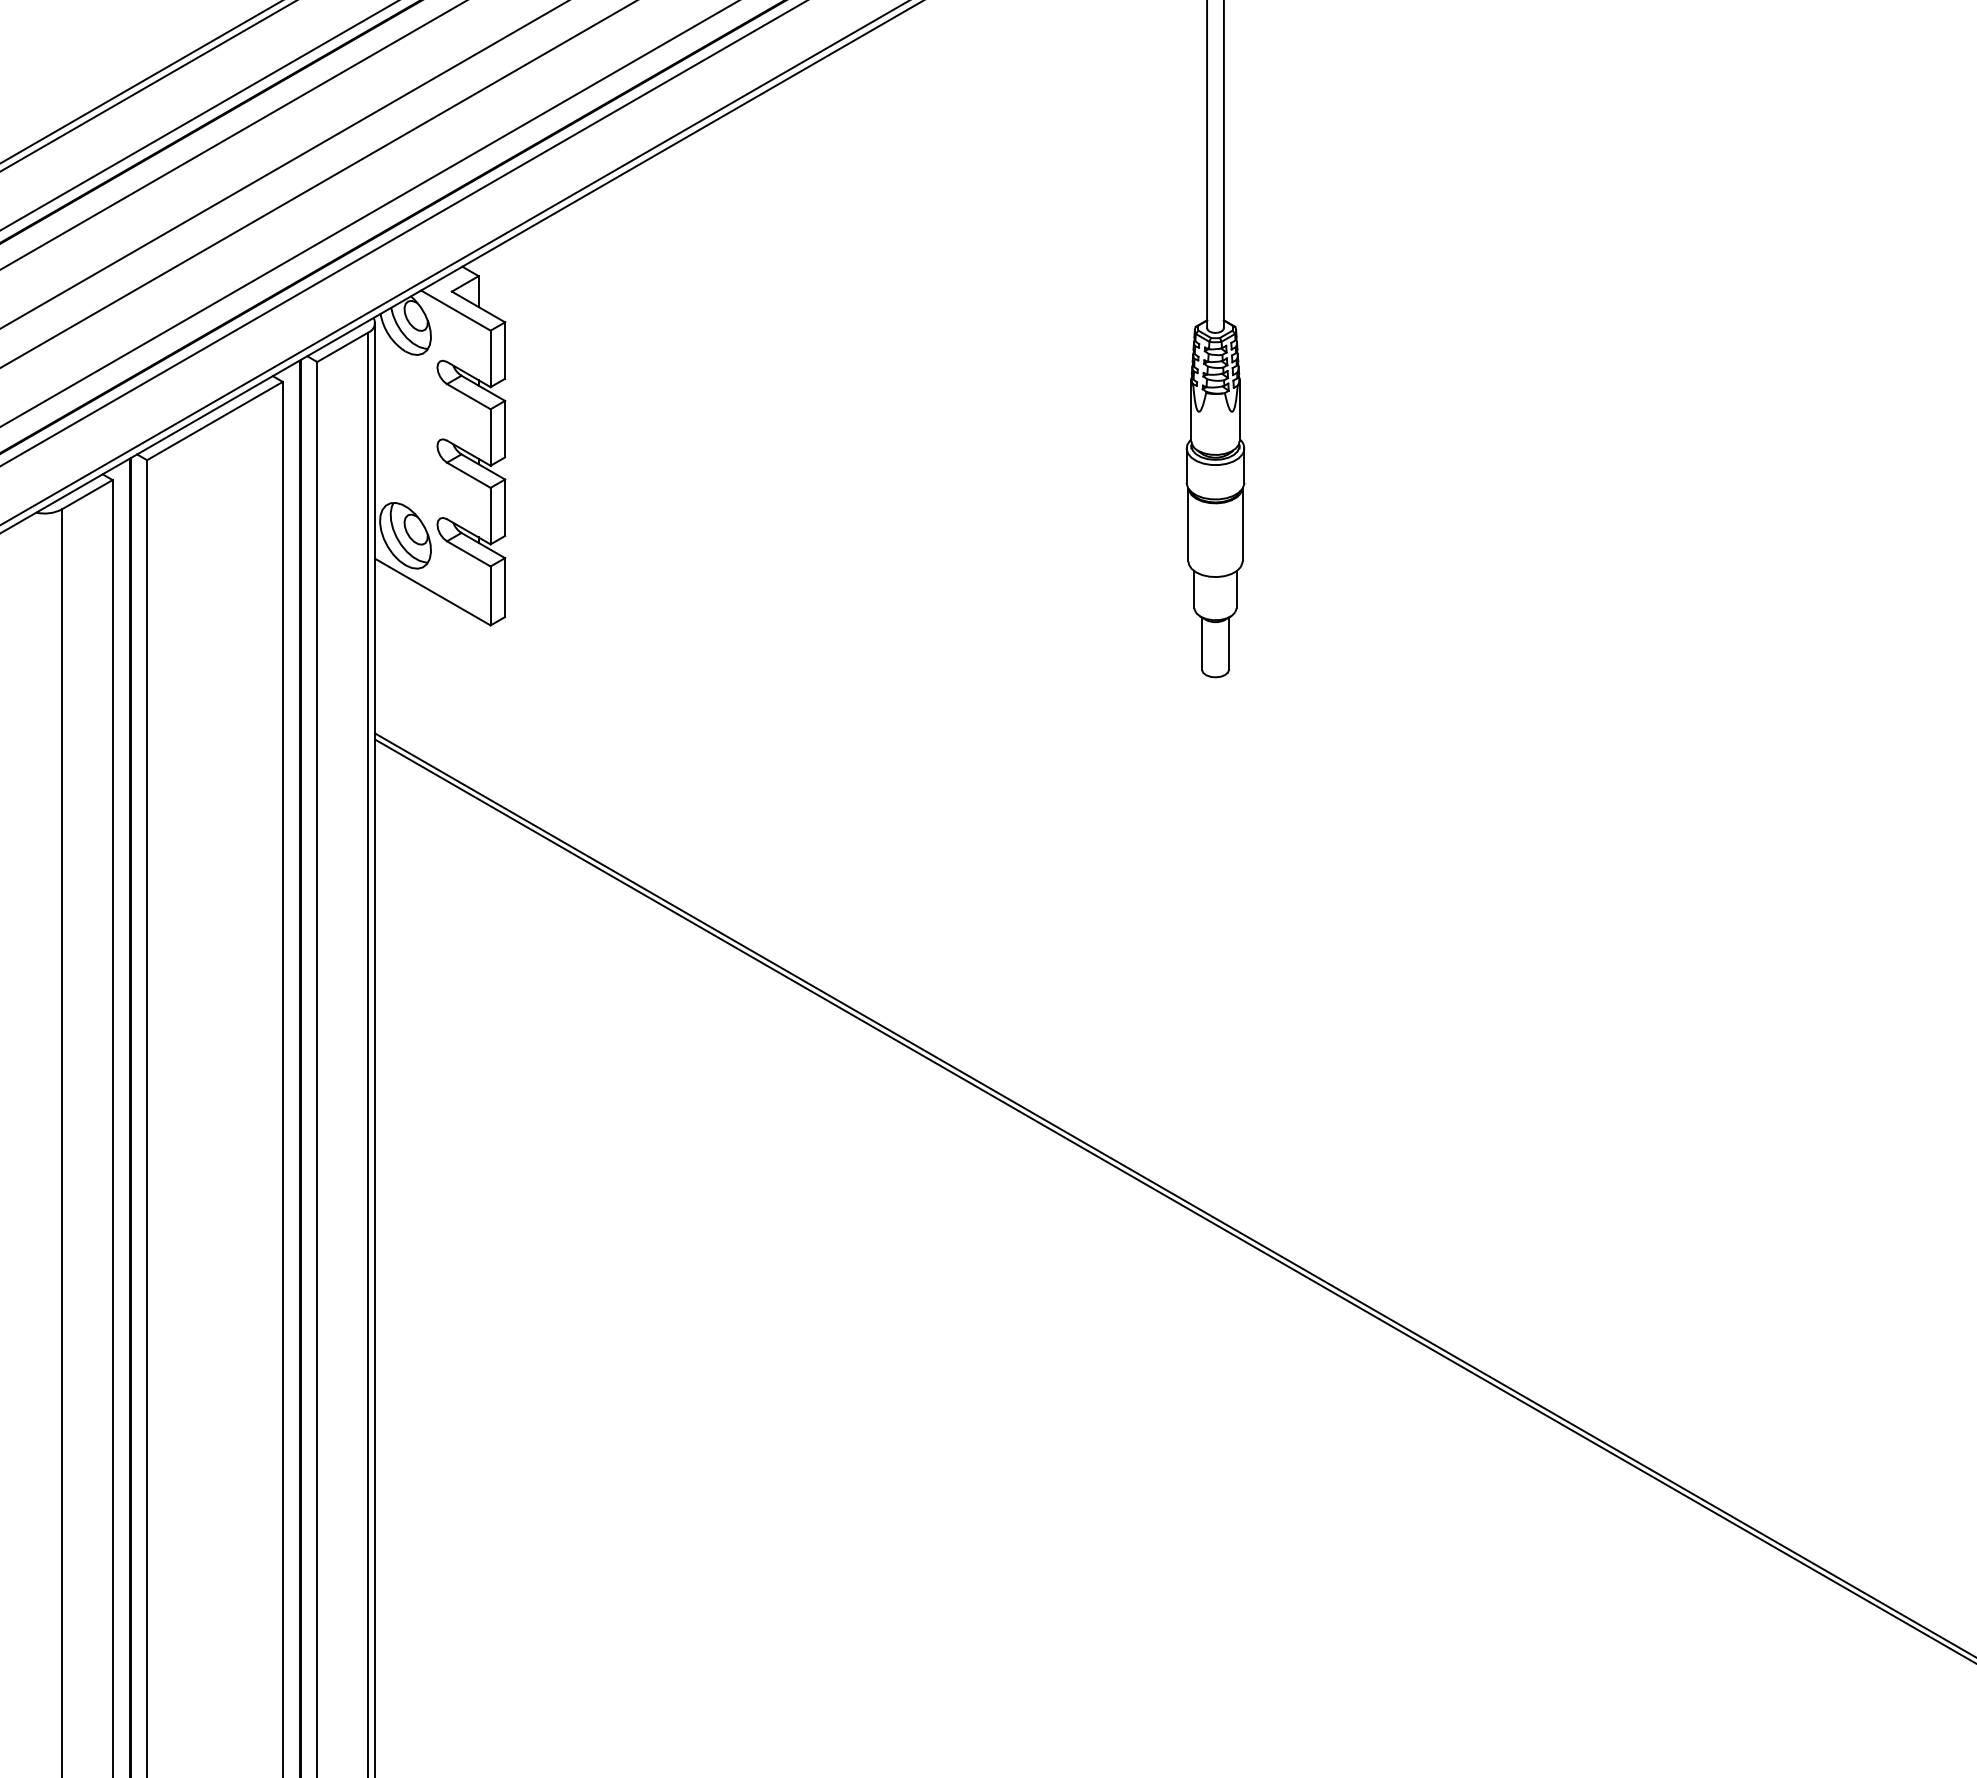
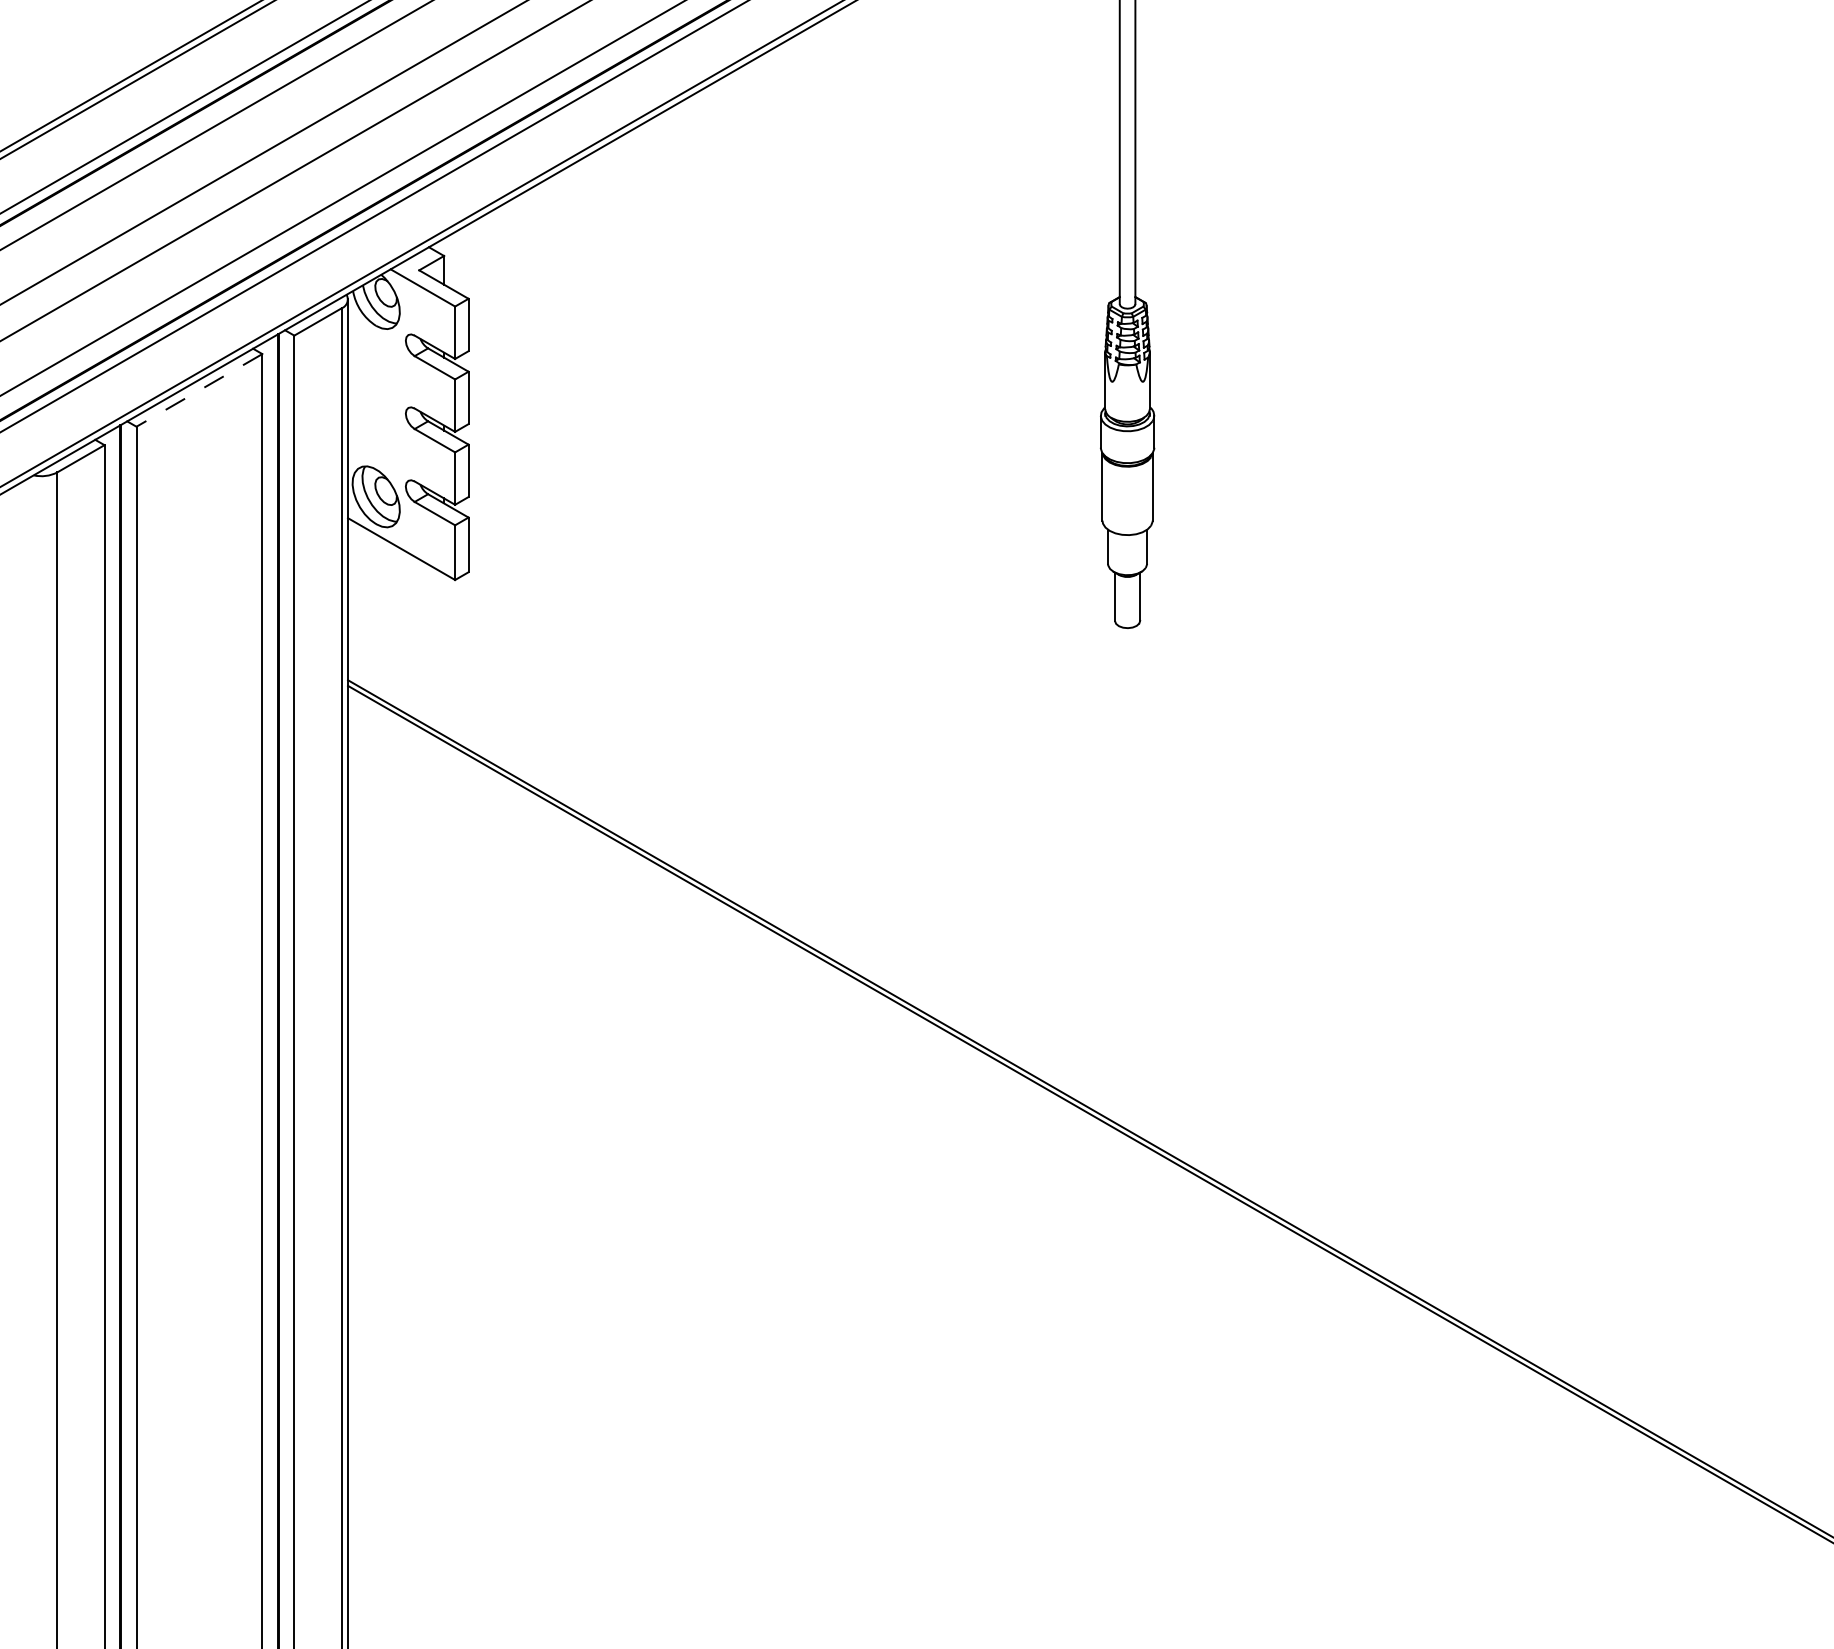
line: (215, 421) -> (199, 390), solid -> dashed

